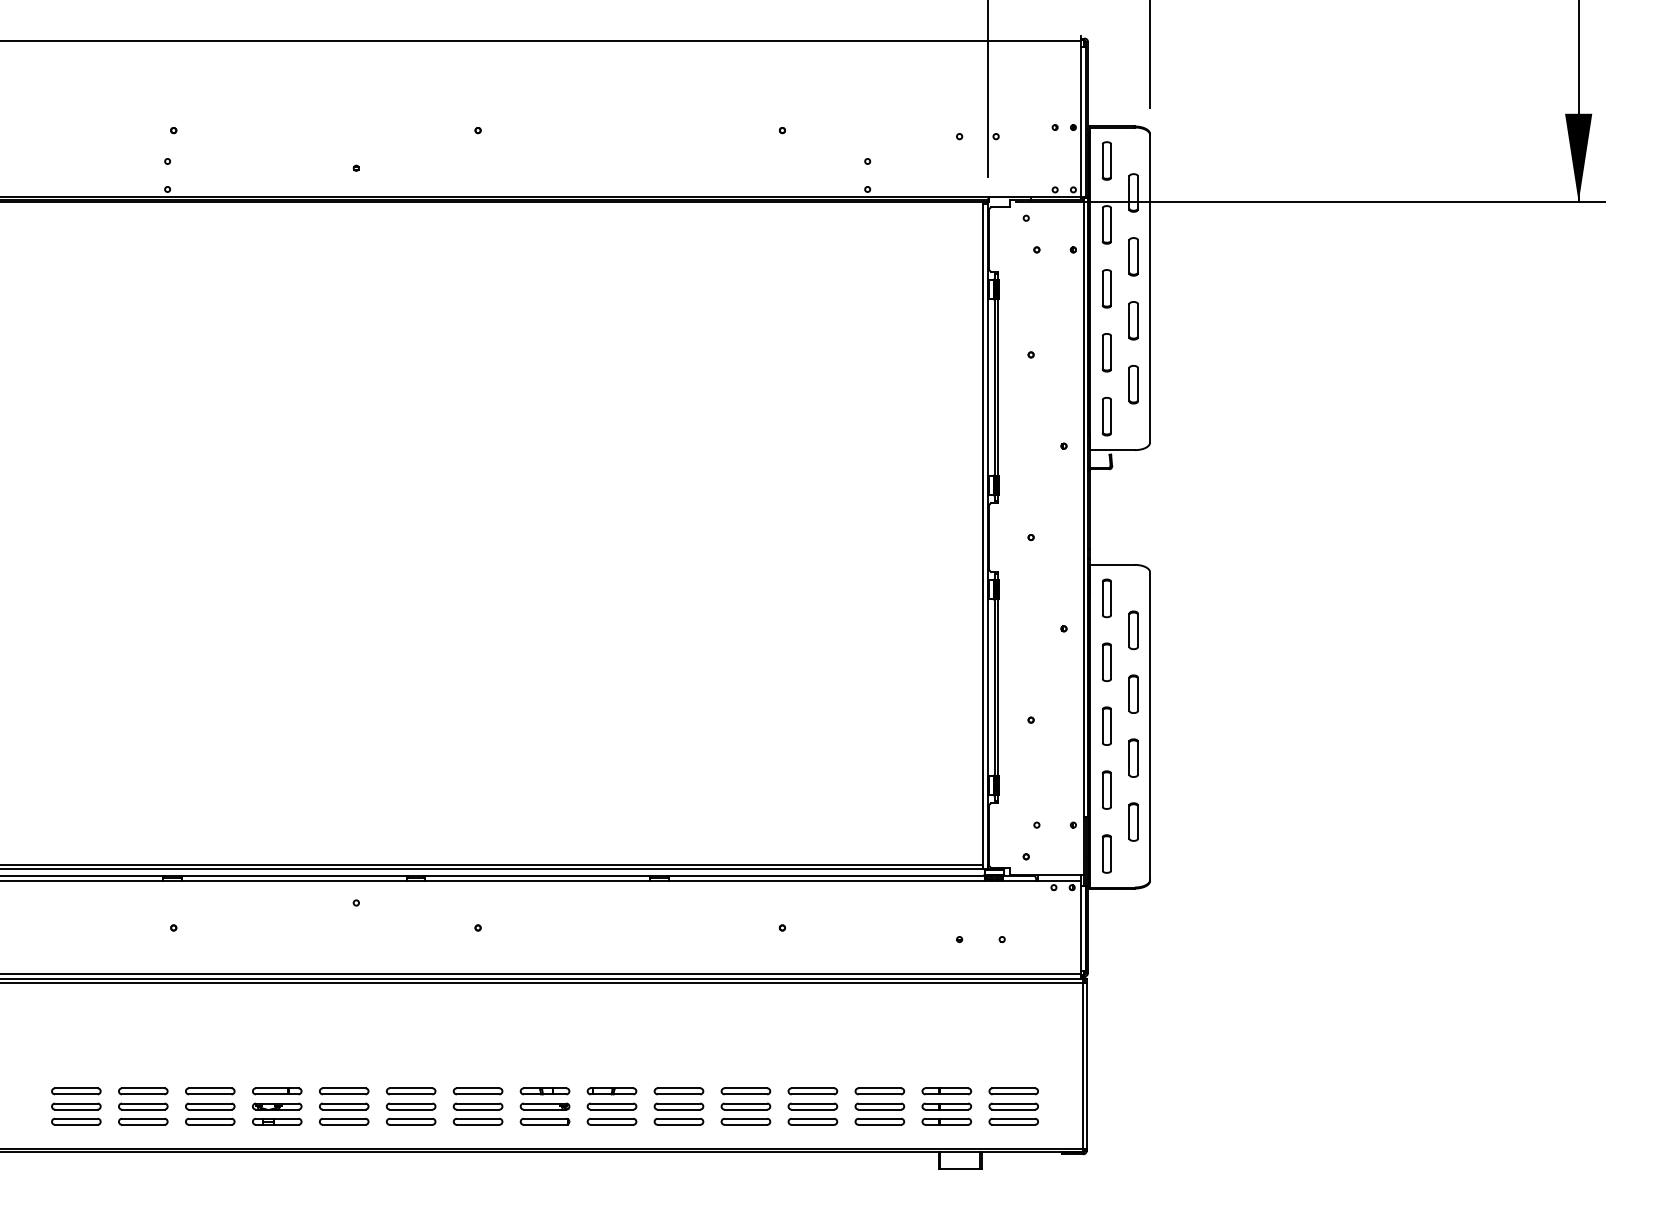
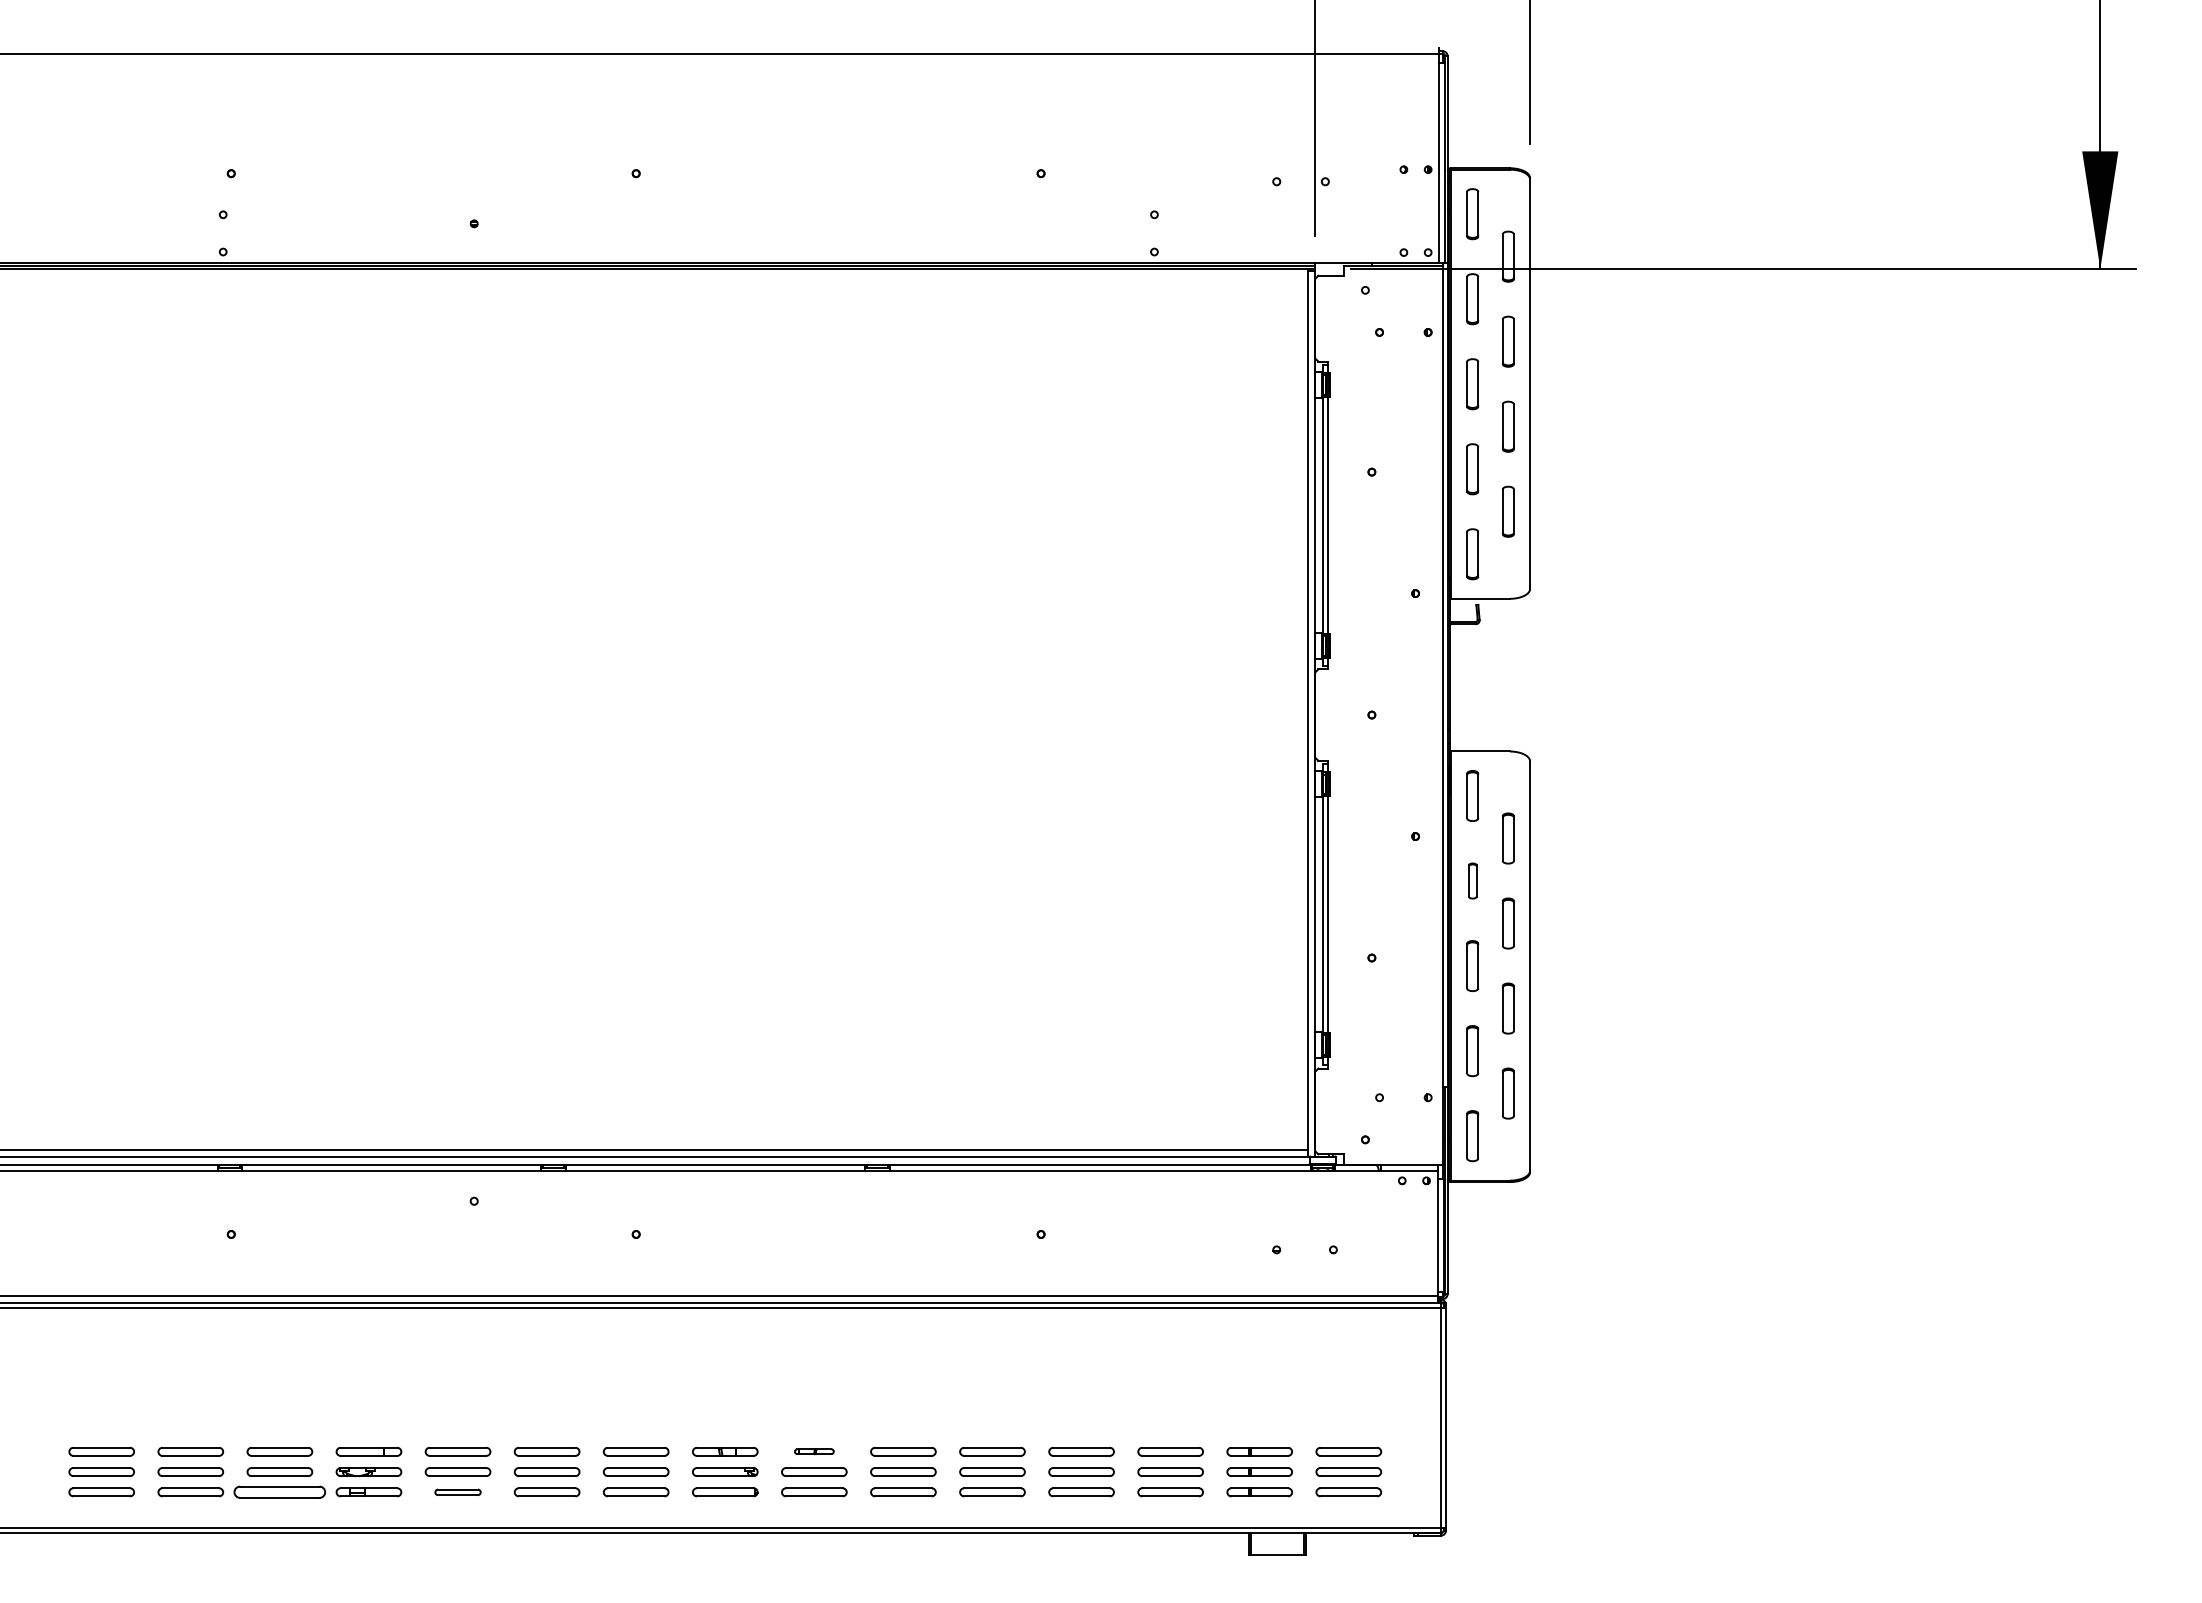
part: (1106, 661) -> (1472, 880), size x0.7
part: (612, 1091) -> (814, 1451), size x0.6
part: (209, 1121) -> (279, 1492), size x1.4
part: (343, 1121) -> (457, 1492), size x0.7

